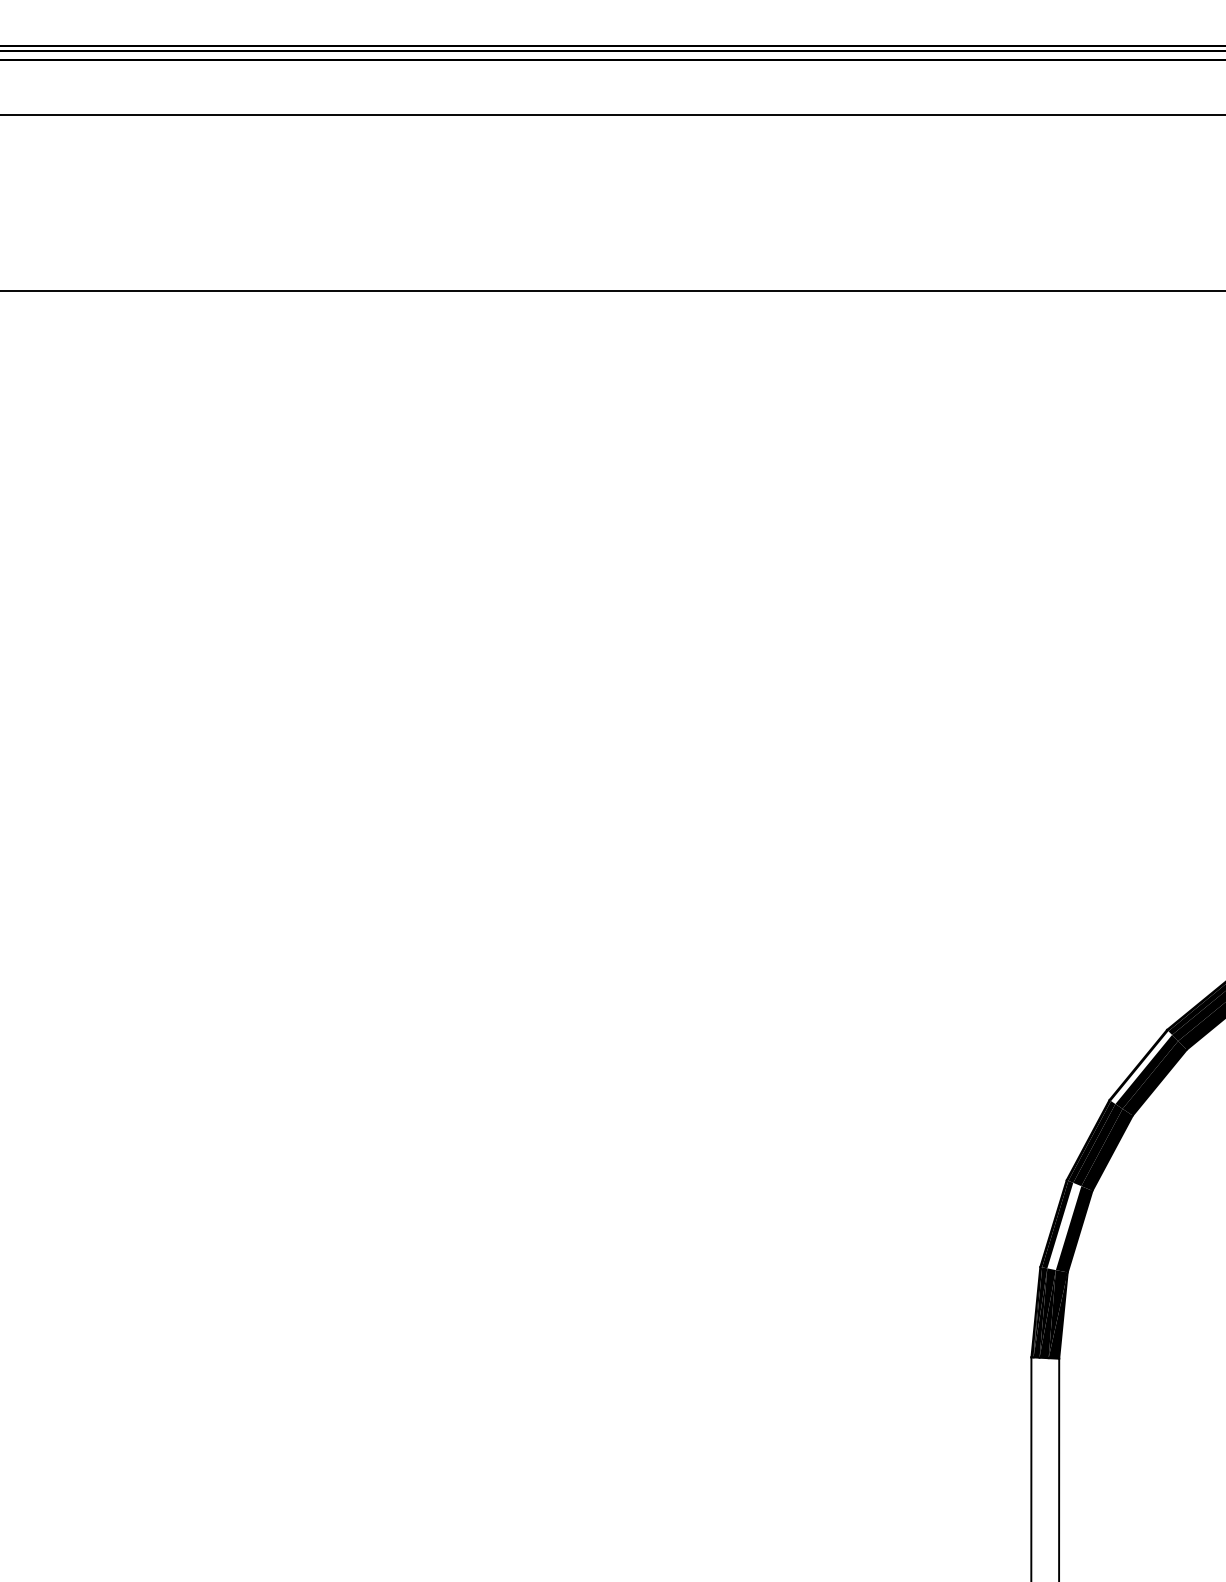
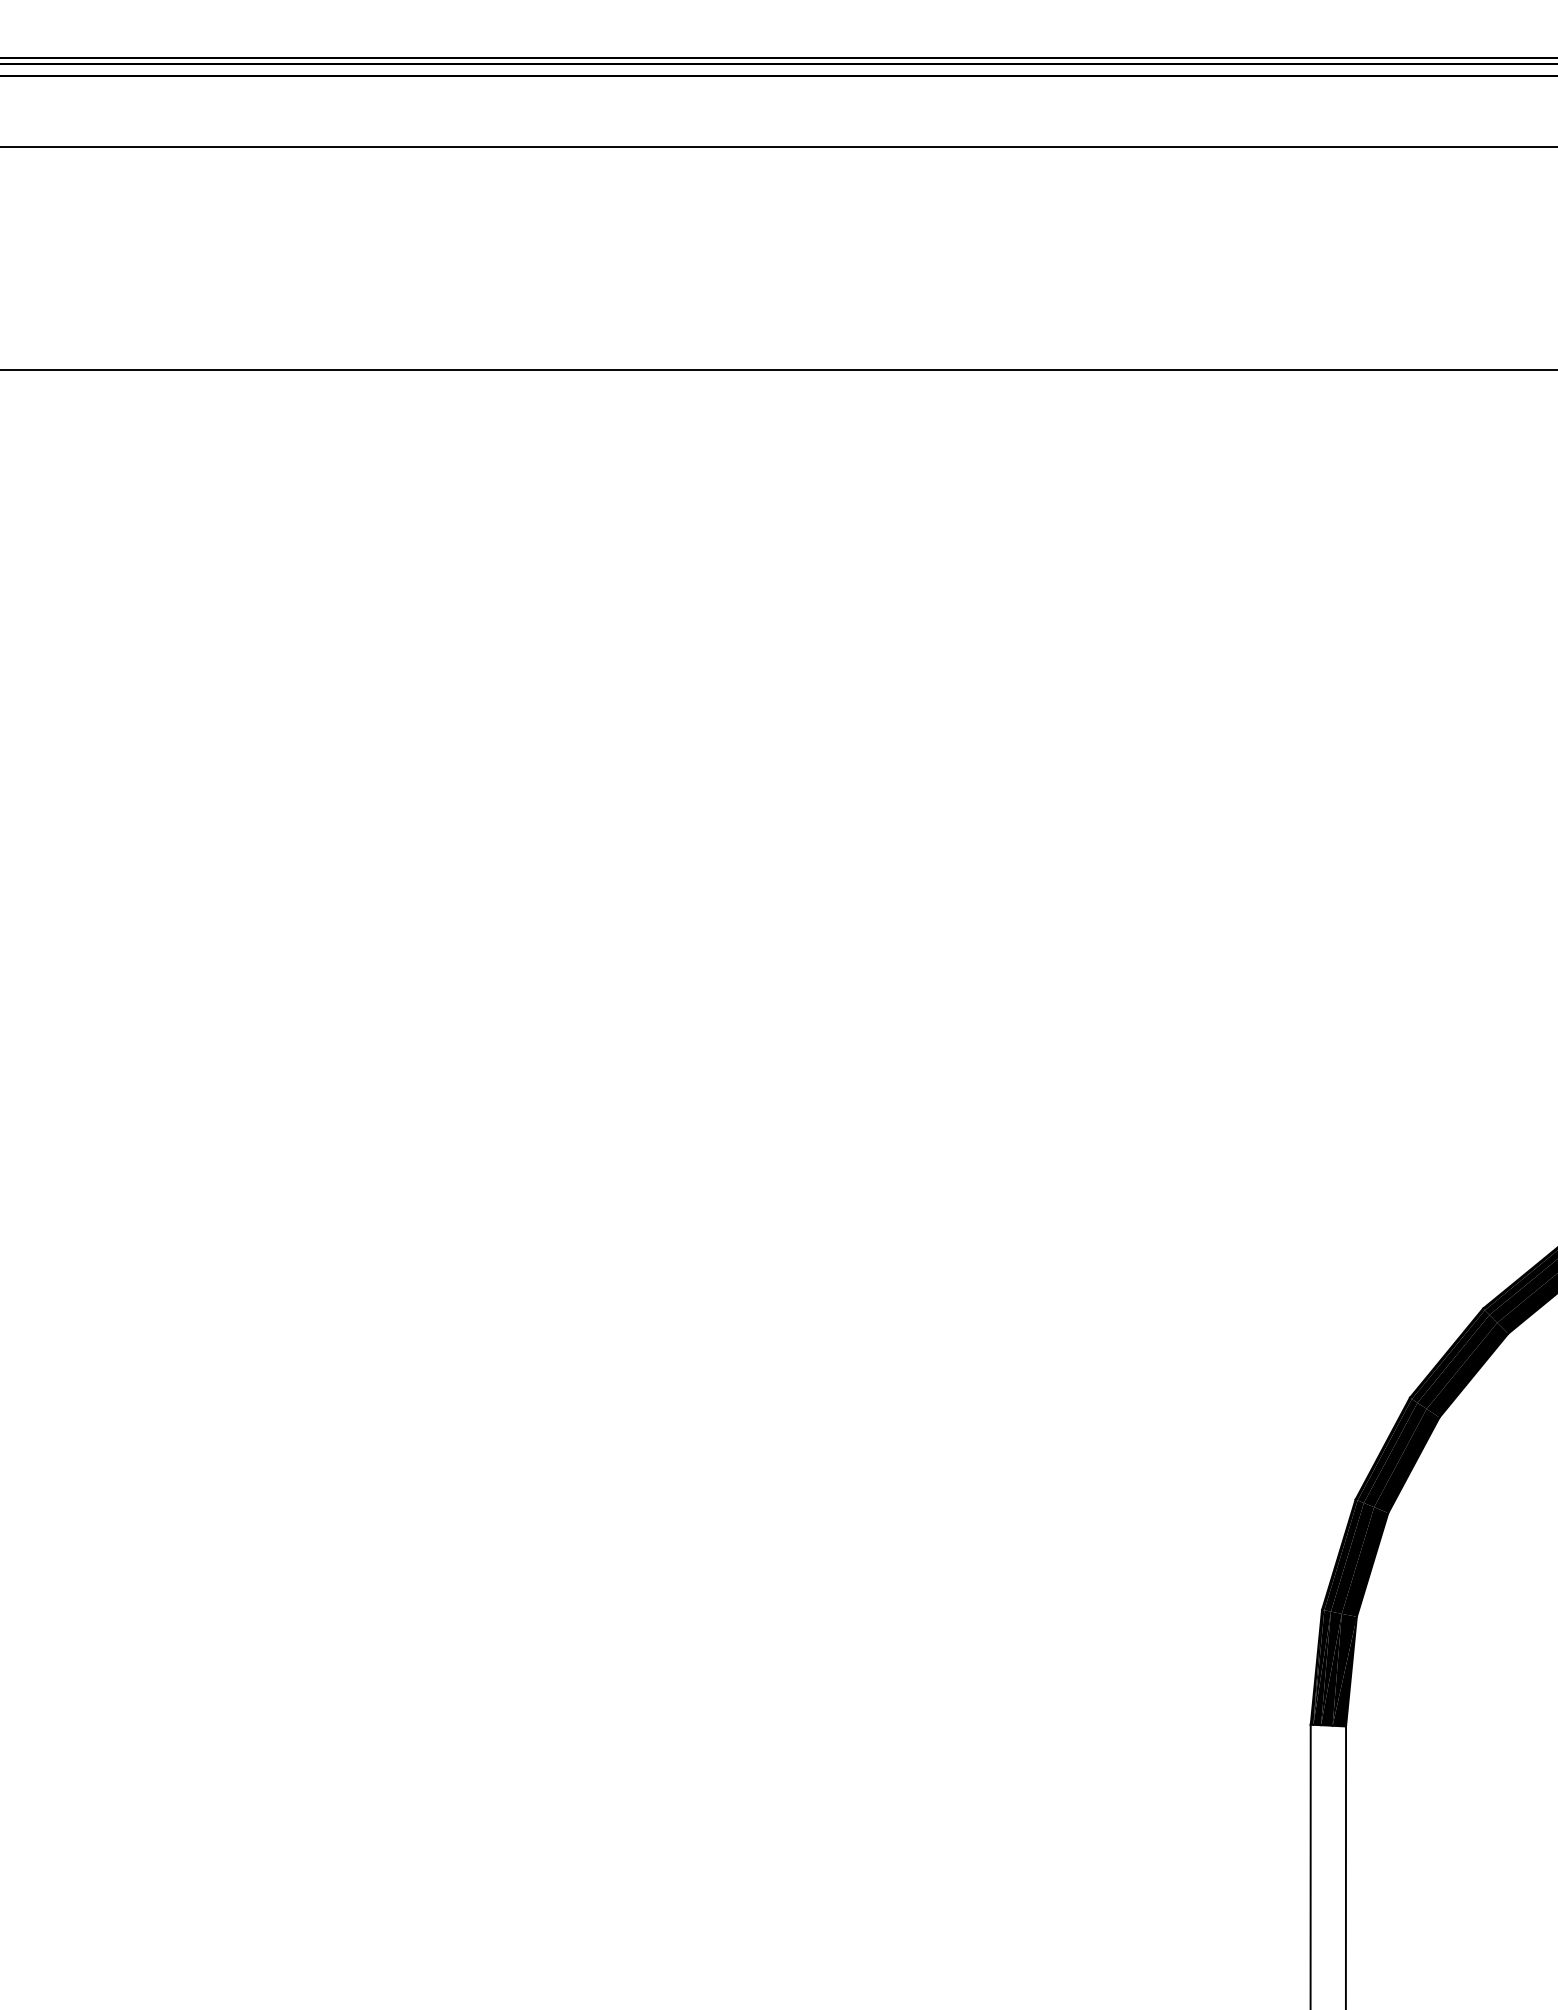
fill: (1141, 1067) -> (1450, 1356), added
fill: (1064, 1226) -> (1352, 1558), added

